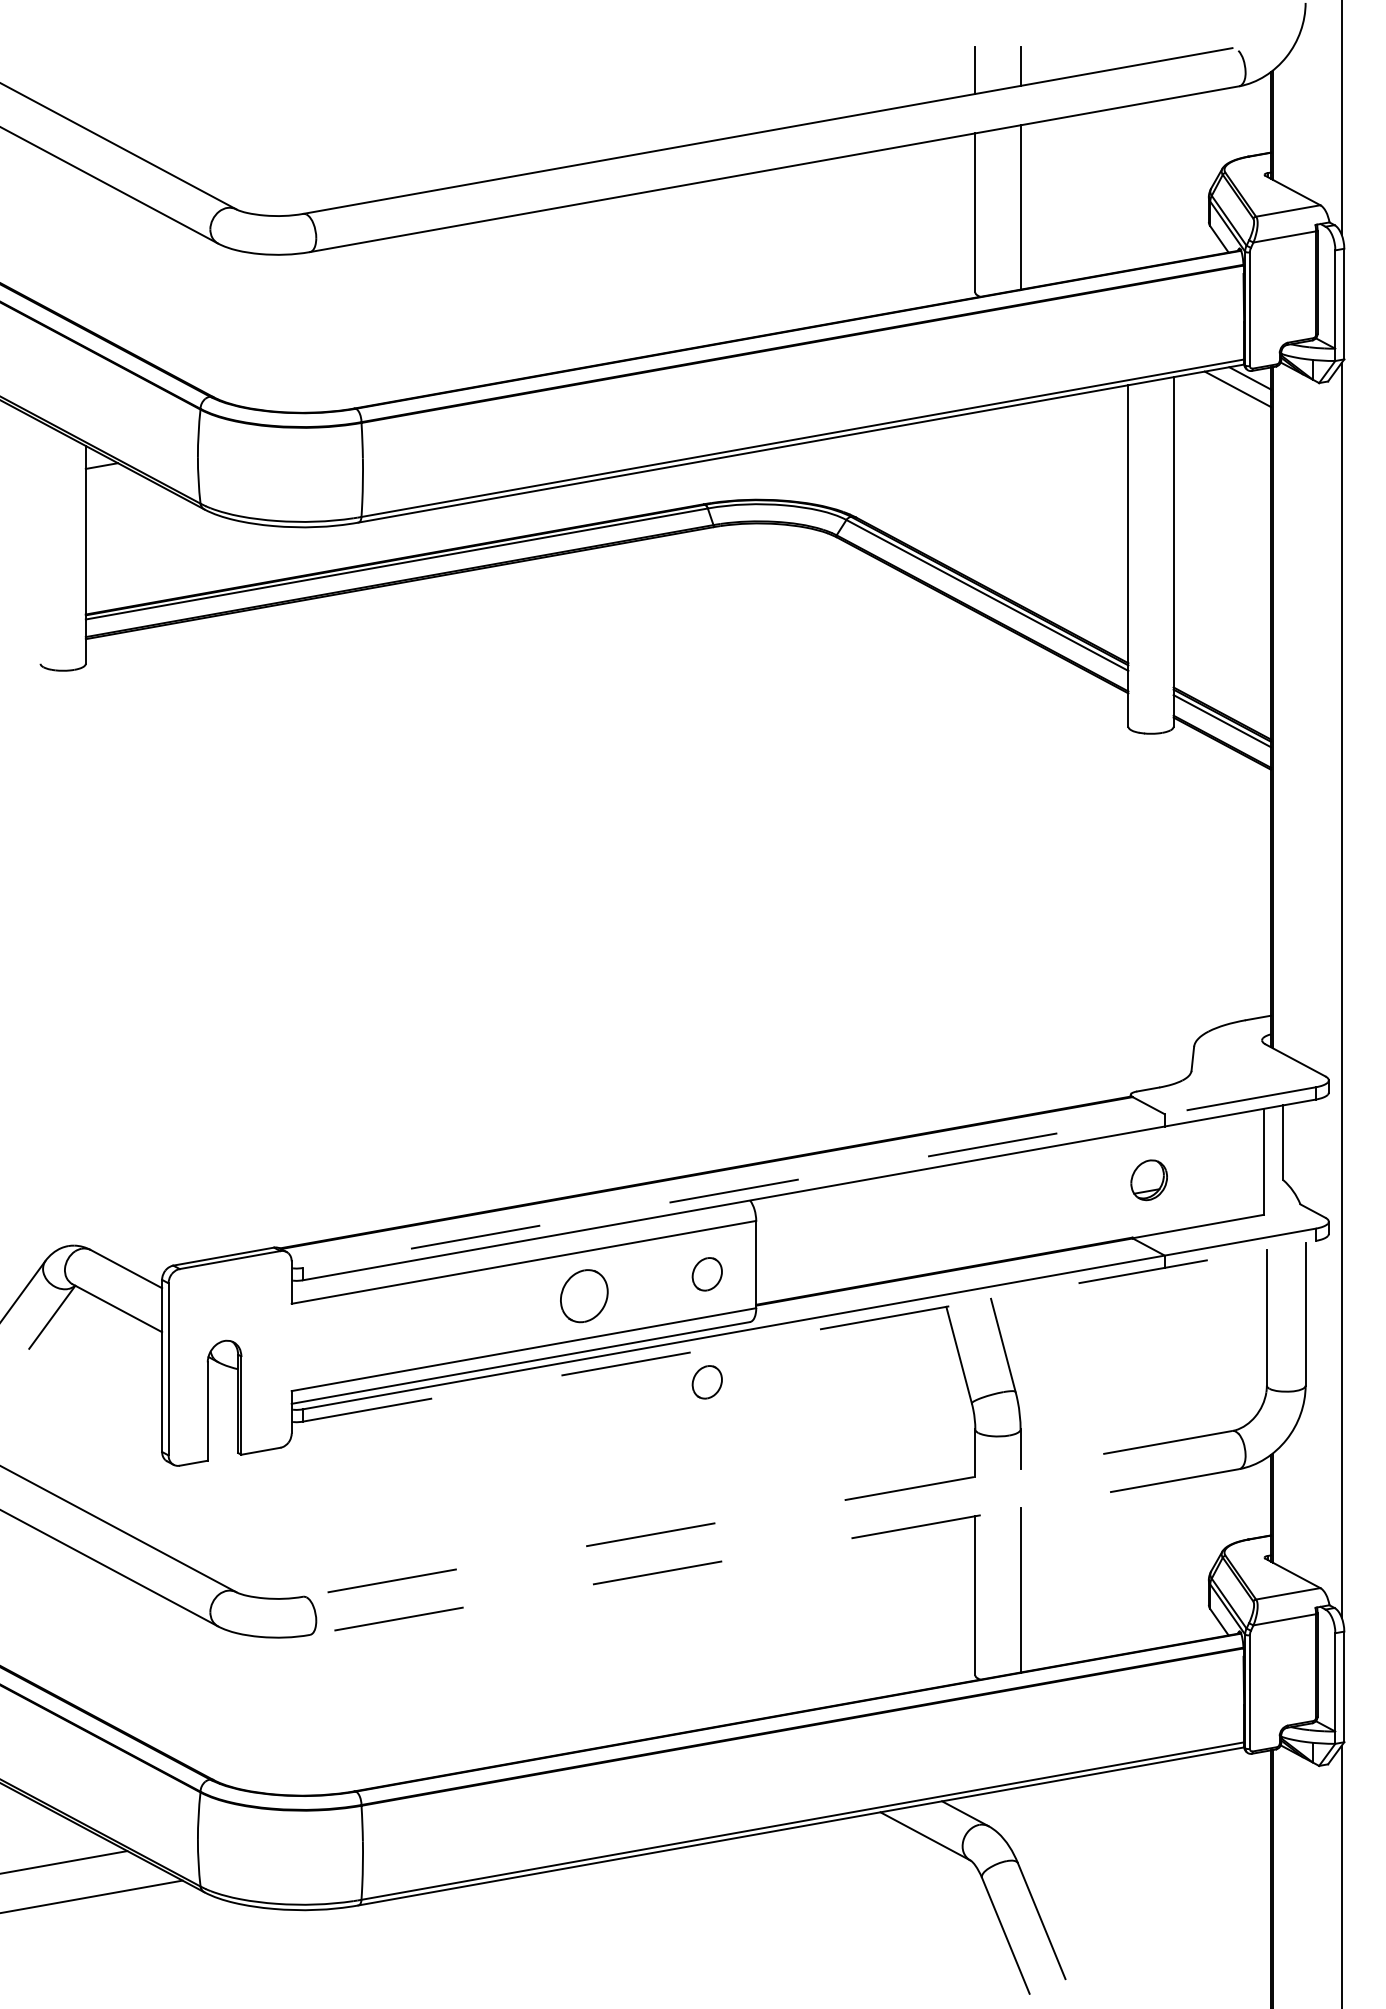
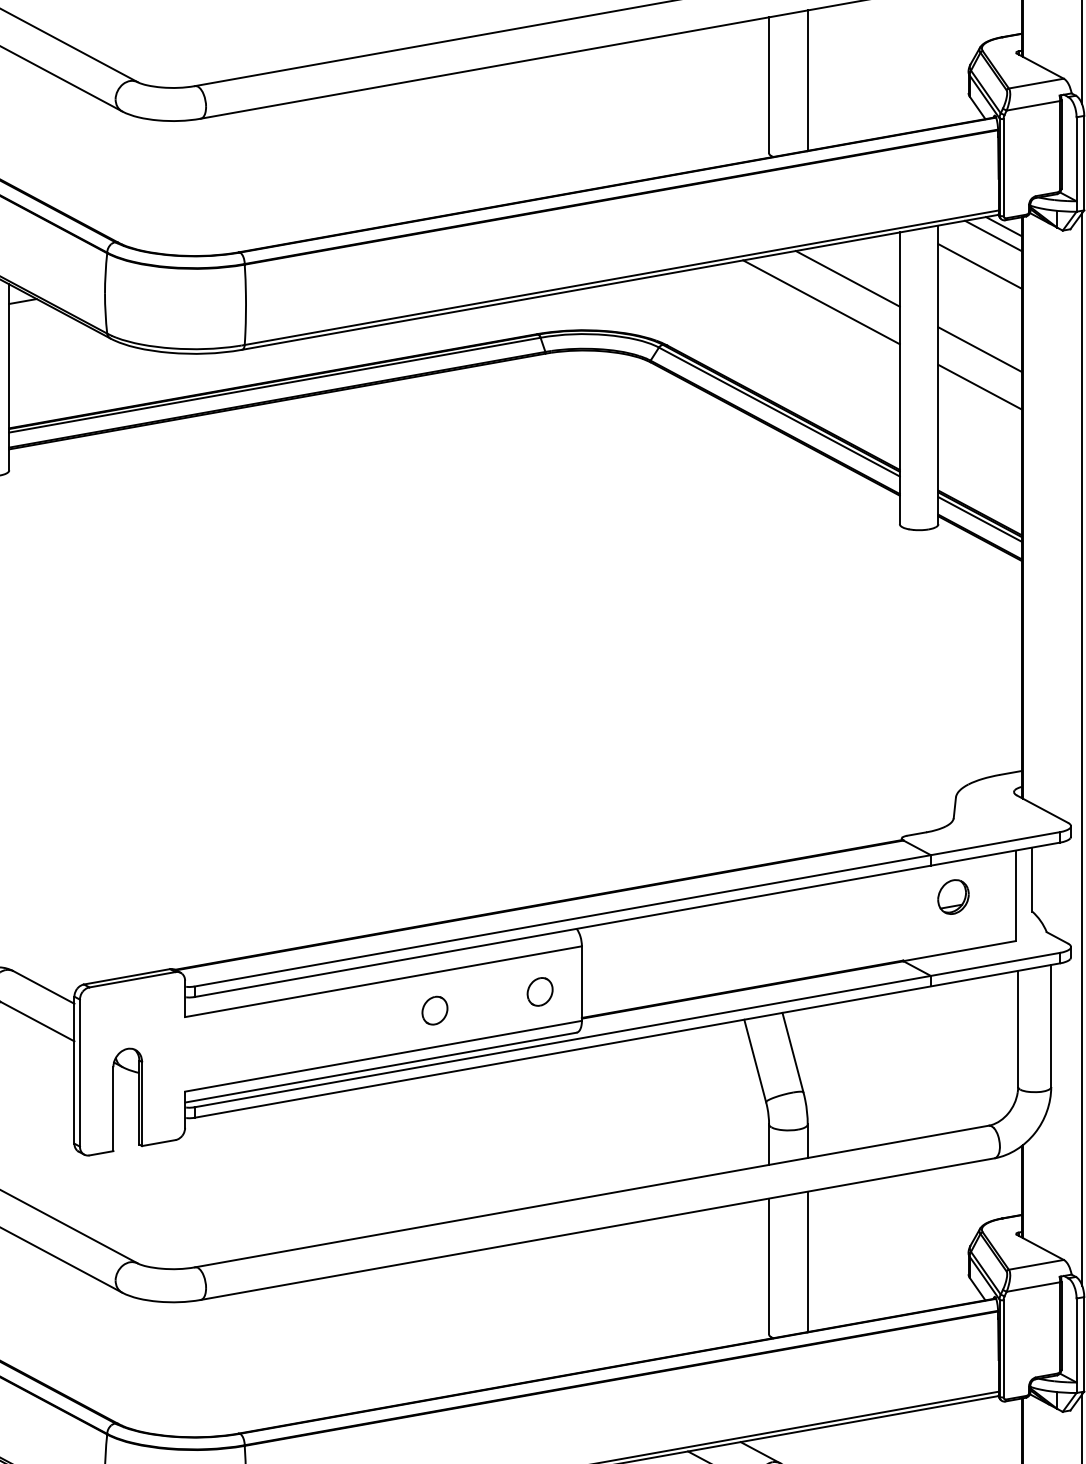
line: (1221, 424) -> (979, 266), added
line: (1067, 439) -> (847, 278), added
line: (1036, 466) -> (821, 301), added
line: (1221, 522) -> (979, 349), added
line: (1221, 566) -> (979, 387), added
line: (808, 1177) -> (626, 909), dashed -> solid
part: (1148, 1180) -> (952, 897), moved
part: (583, 1296) -> (434, 1010), size x0.62
line: (809, 1331) -> (627, 1040), dashed -> solid
part: (706, 1382) -> (539, 1084), removed
line: (767, 1513) -> (591, 1196), dashed -> solid
line: (774, 1552) -> (597, 1229), dashed -> solid

